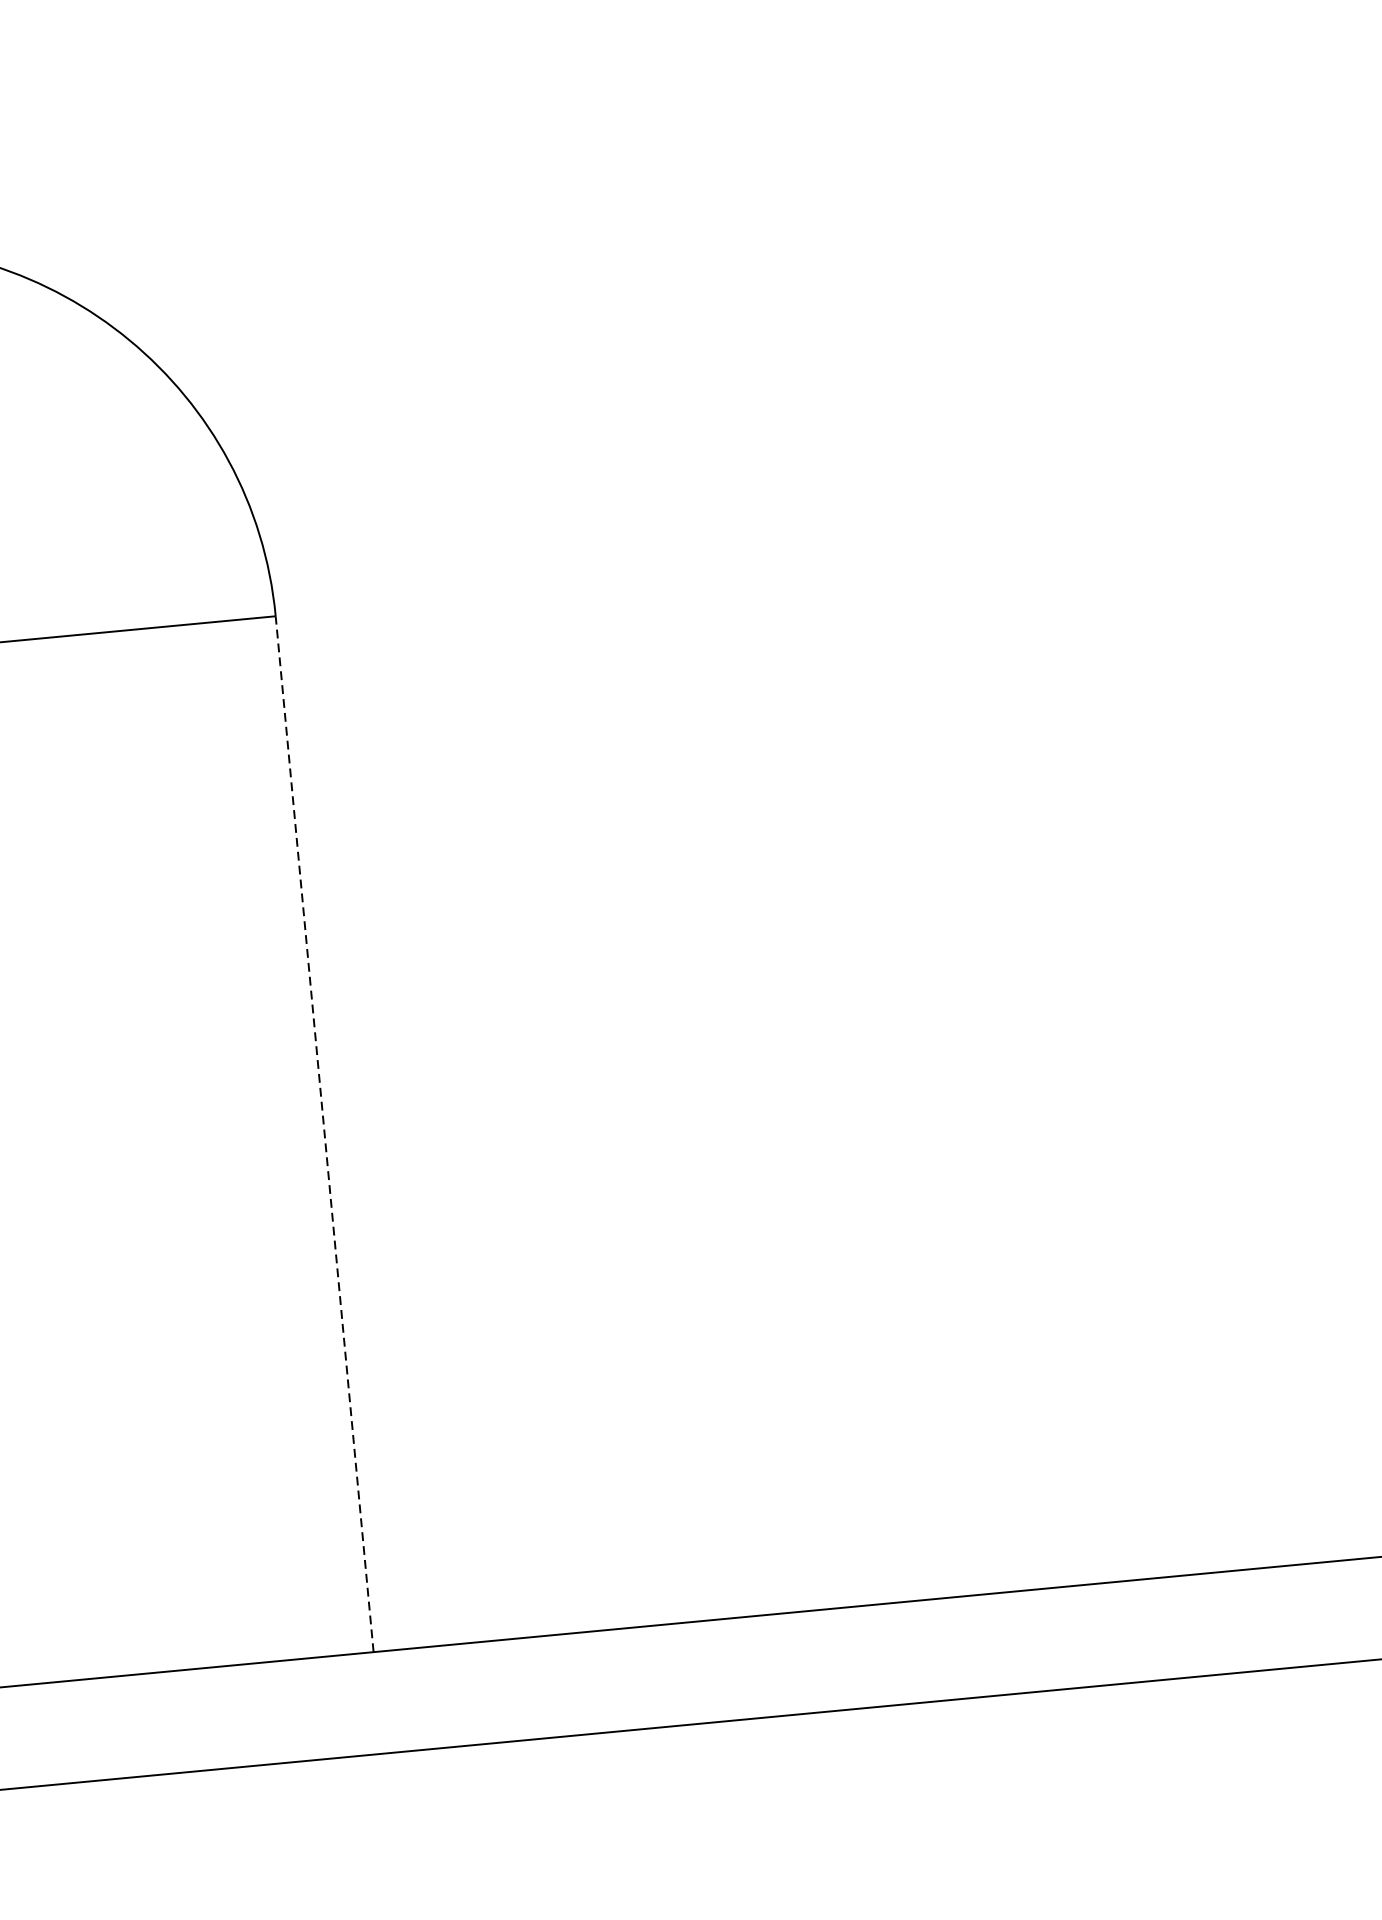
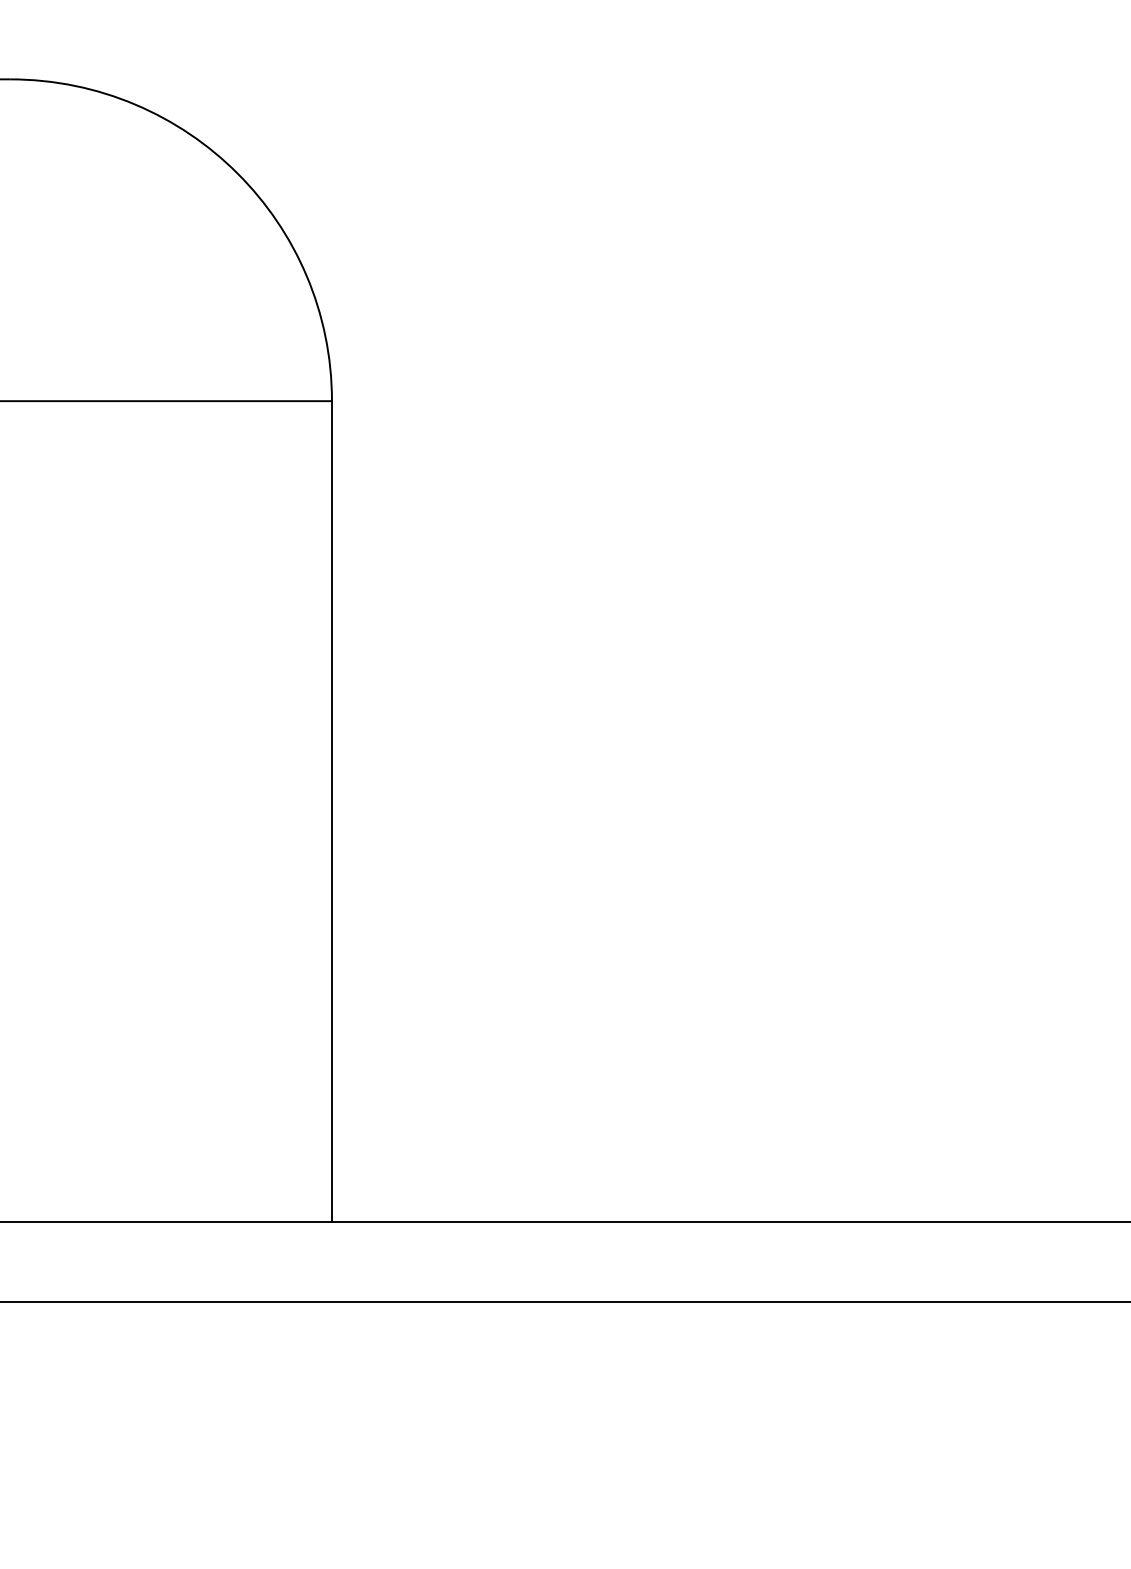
line: (323, 1133) -> (331, 810), dashed -> solid

